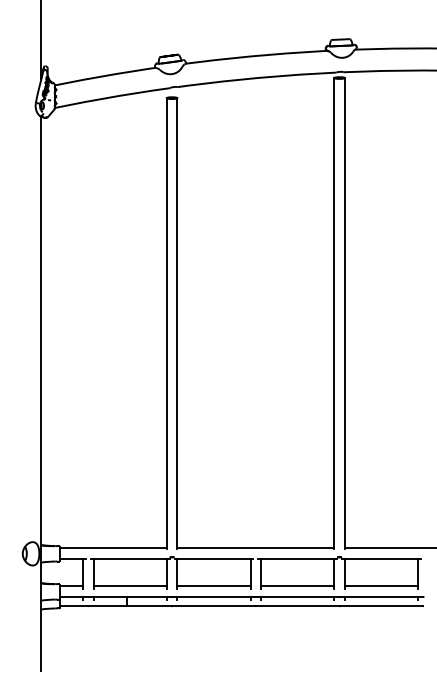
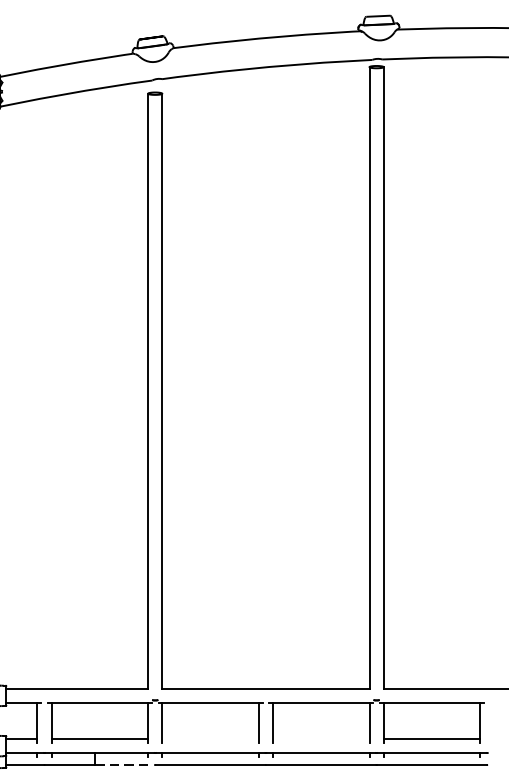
line: (213, 586) -> (209, 739), removed
line: (297, 586) -> (320, 739), removed
line: (149, 606) -> (125, 765), solid -> dashed

